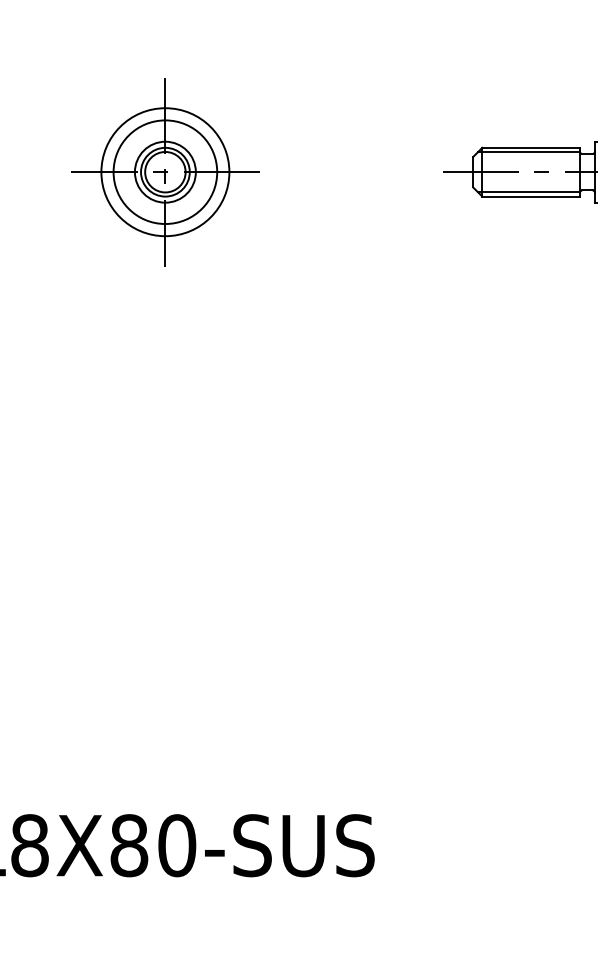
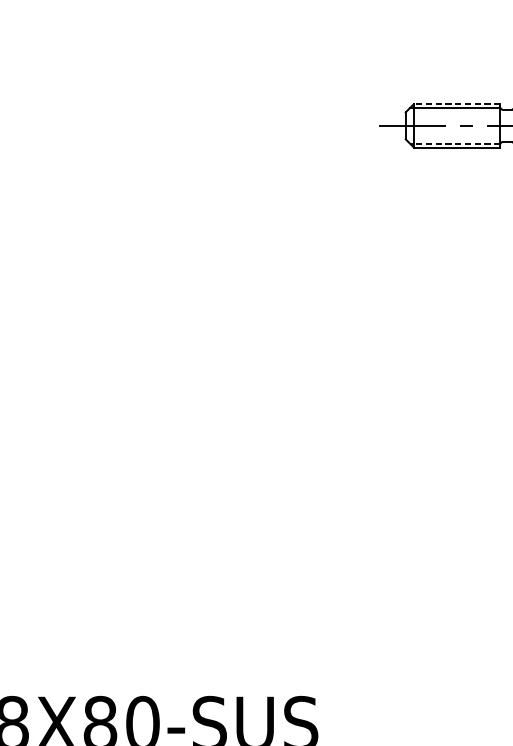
line: (531, 147) -> (457, 103), solid -> dashed
part: (165, 172) -> (132, 126), removed
line: (529, 192) -> (455, 143), solid -> dashed

